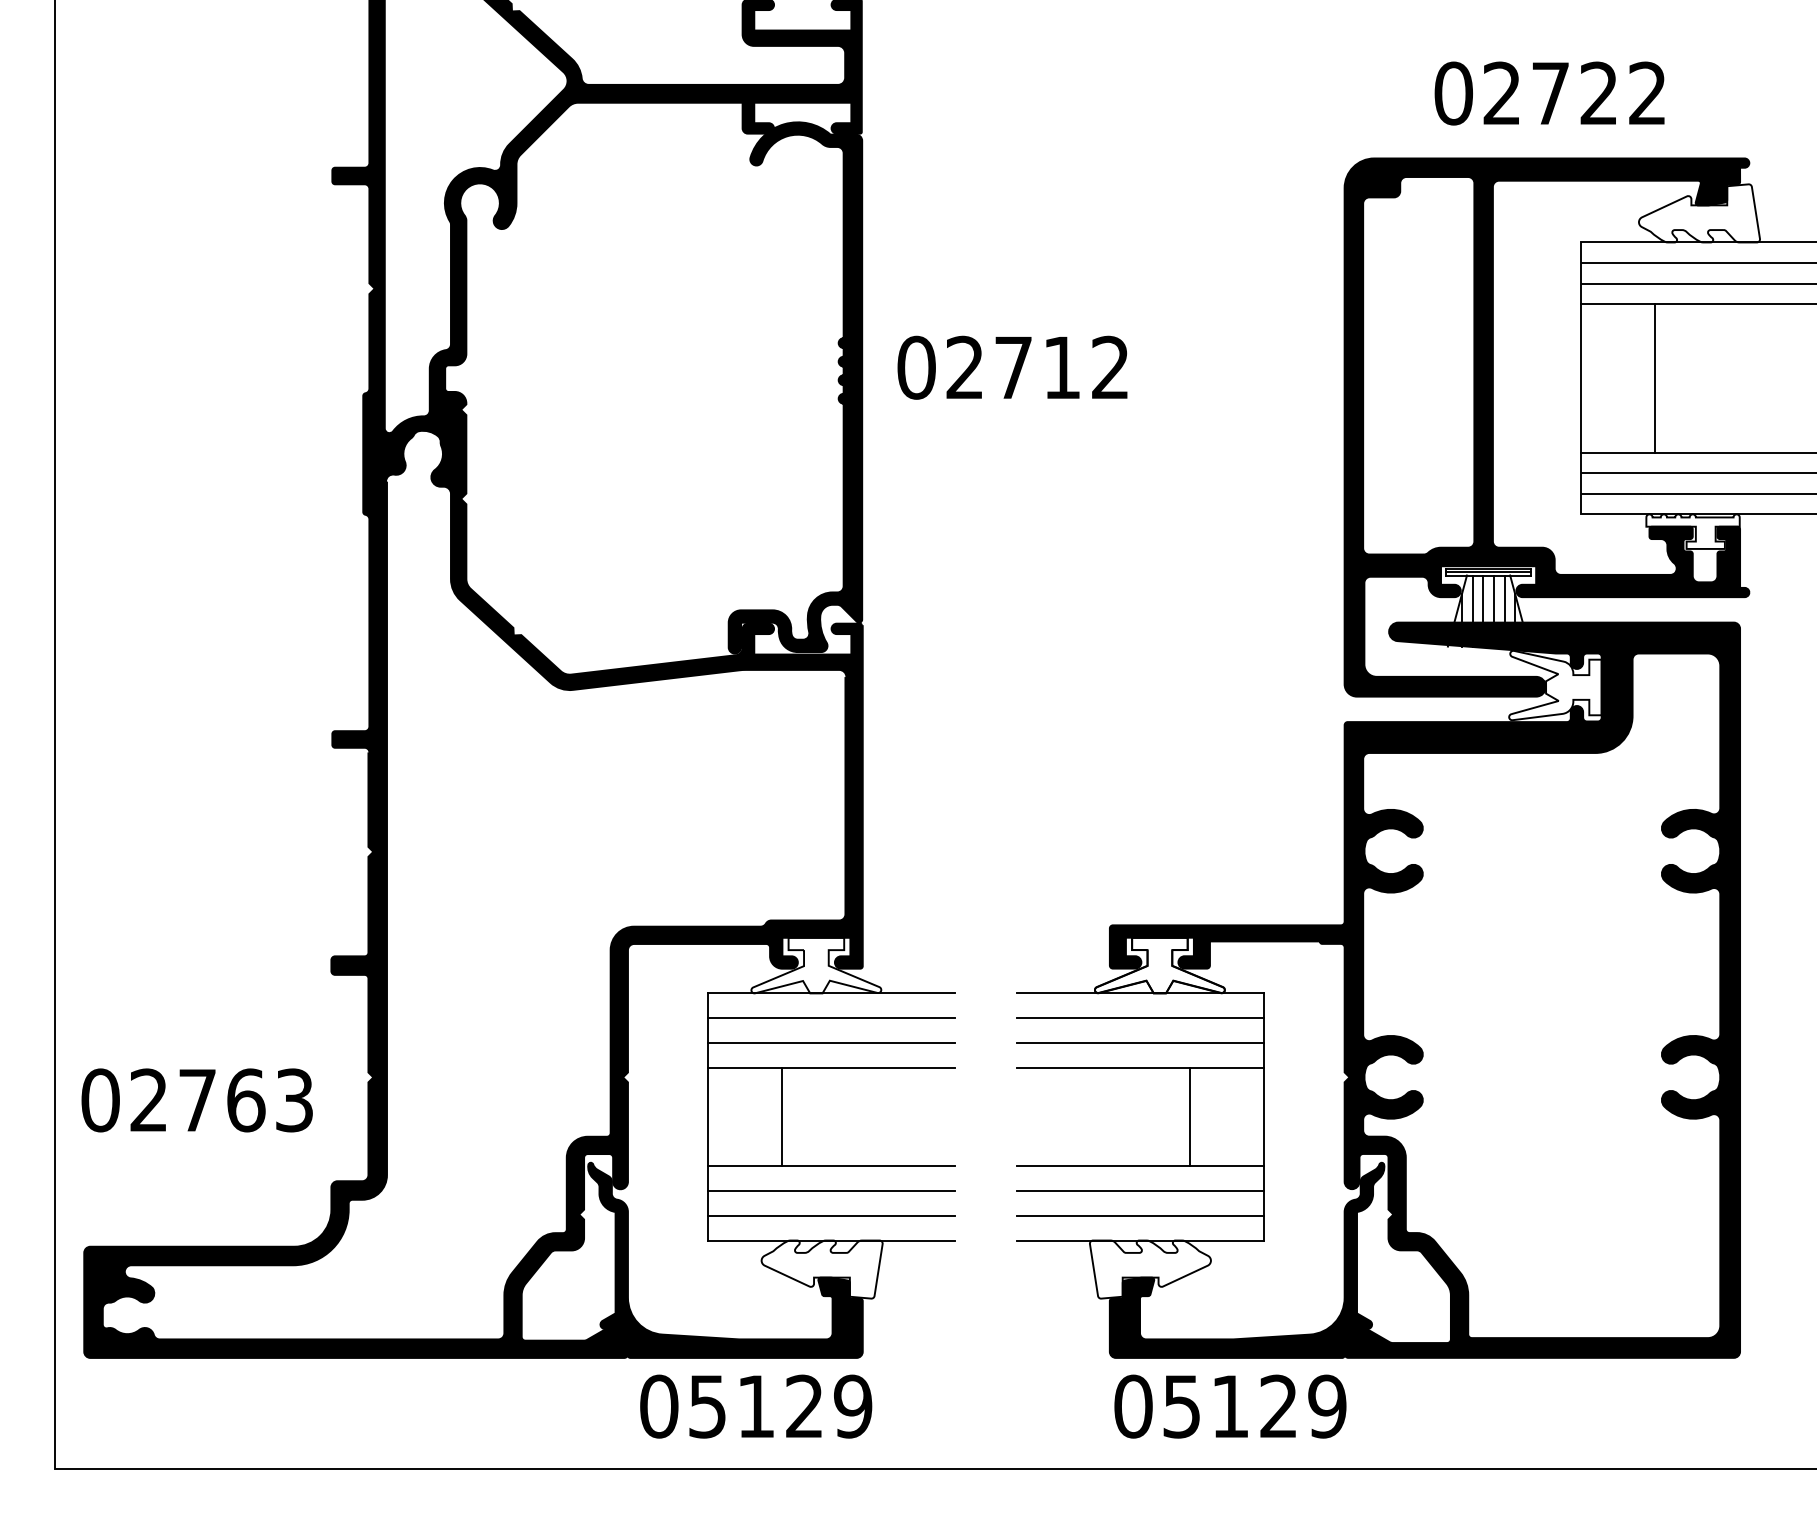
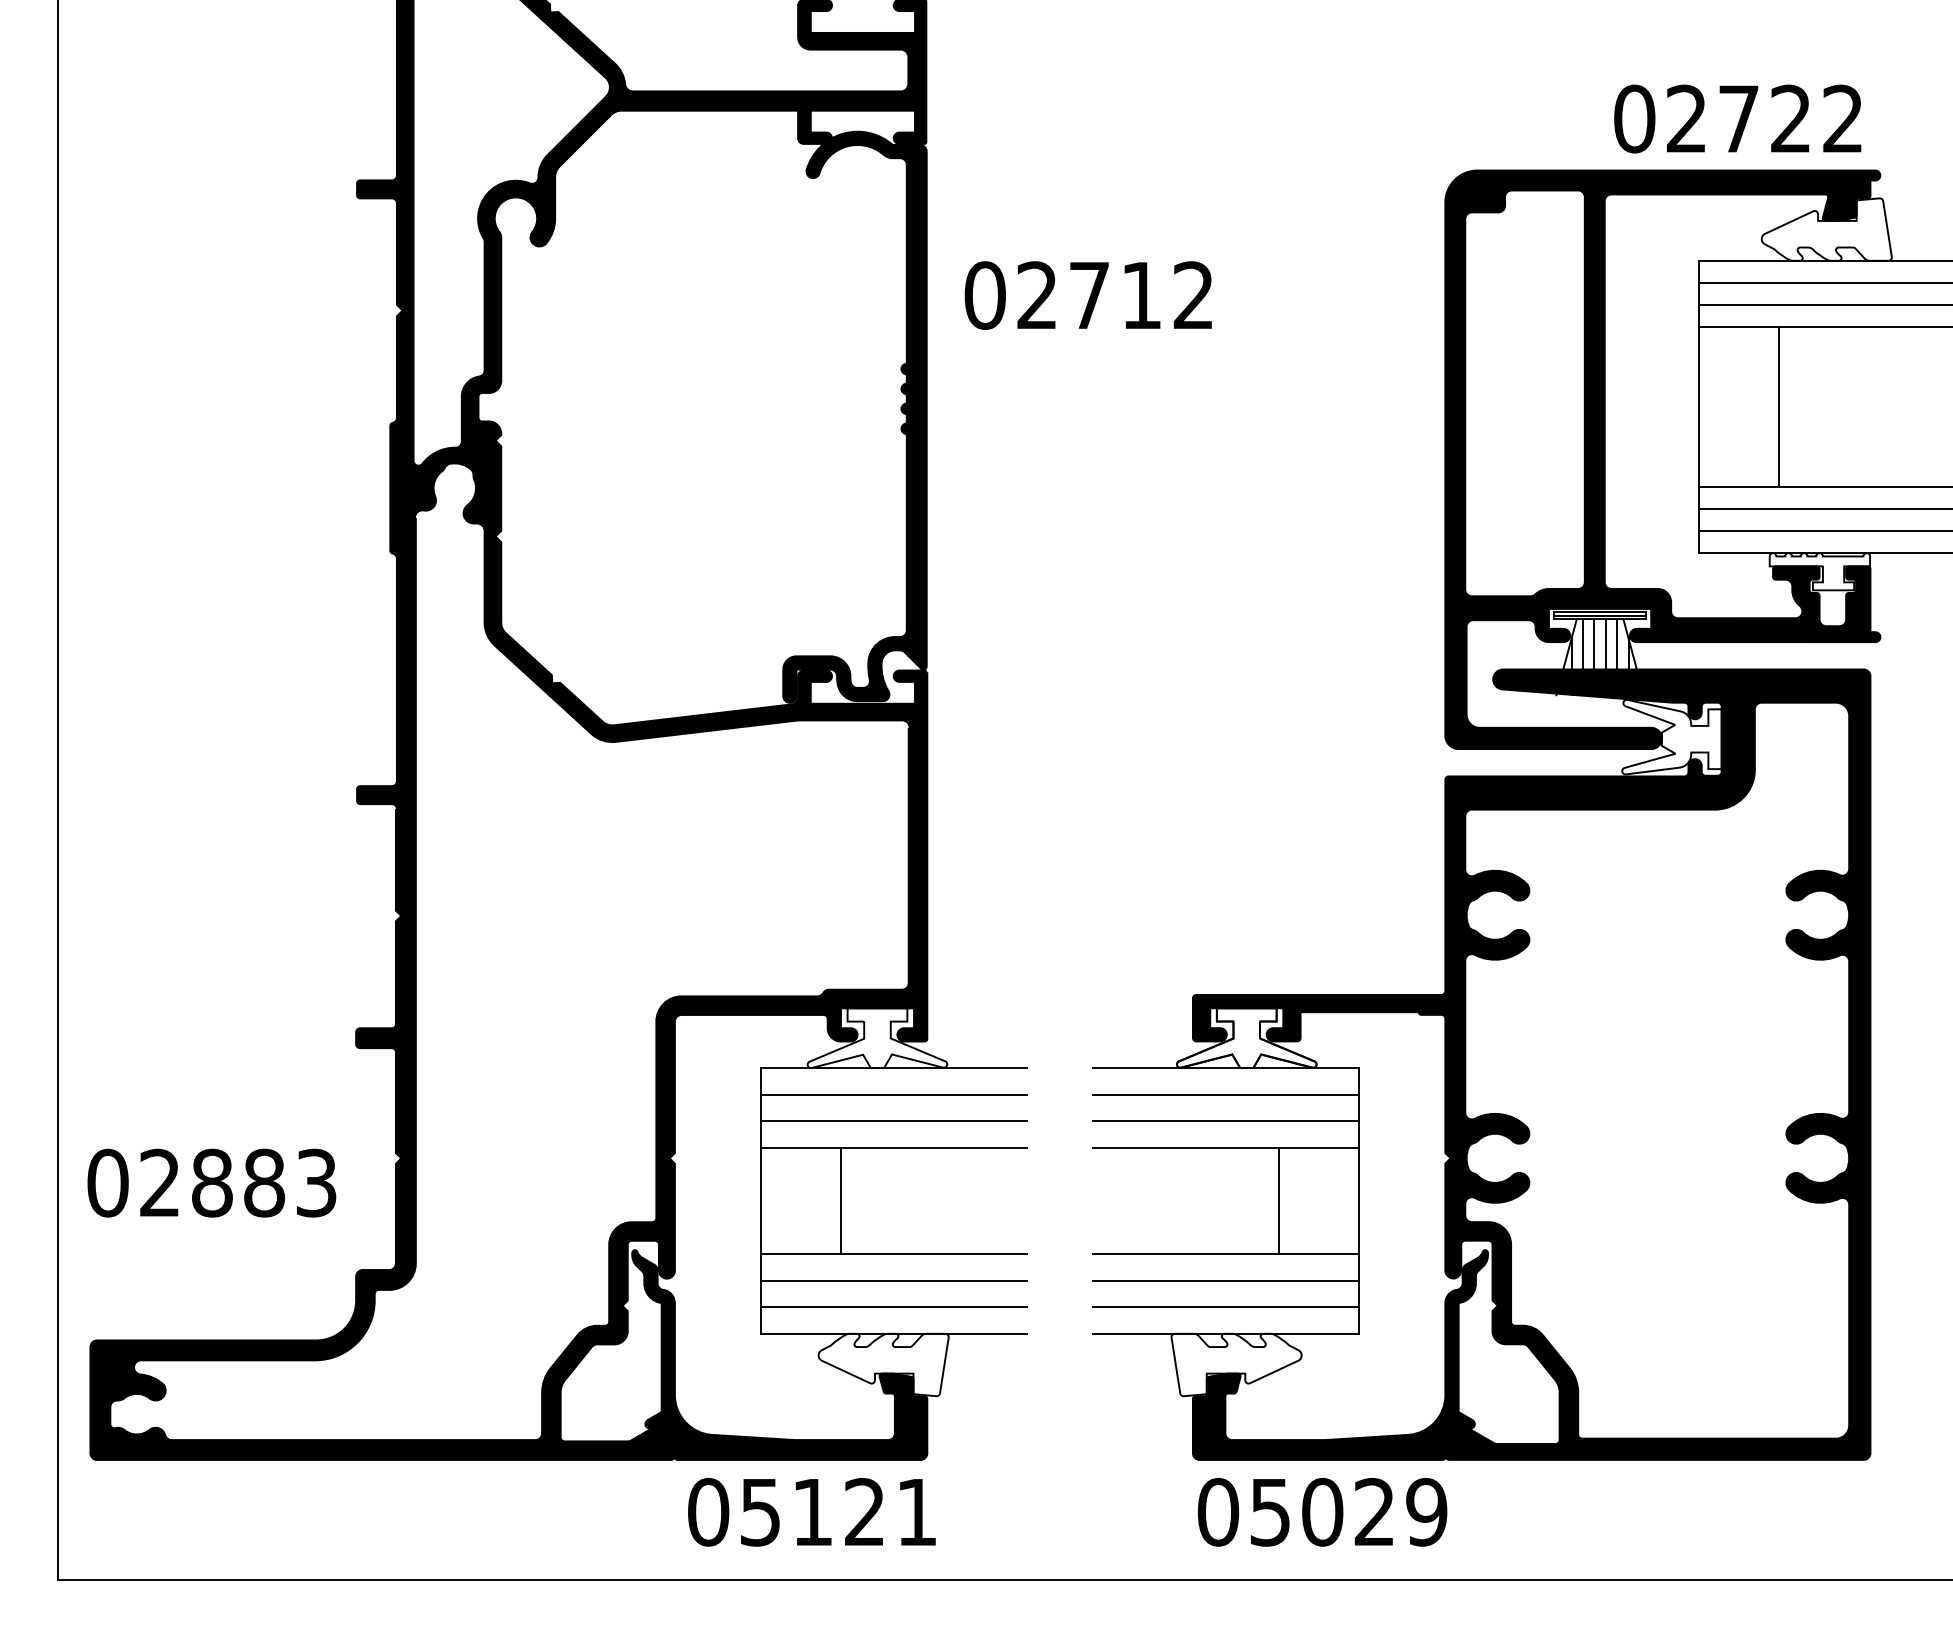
text: (1549, 93) -> (1737, 118), moved
text: (1012, 367) -> (1088, 295), moved
text: (221, 1100) -> (237, 1183), 02763 -> 02883
text: (853, 1406) -> (917, 1512), 05129 -> 05121
text: (1230, 1406) -> (1322, 1512), 05129 -> 05029

